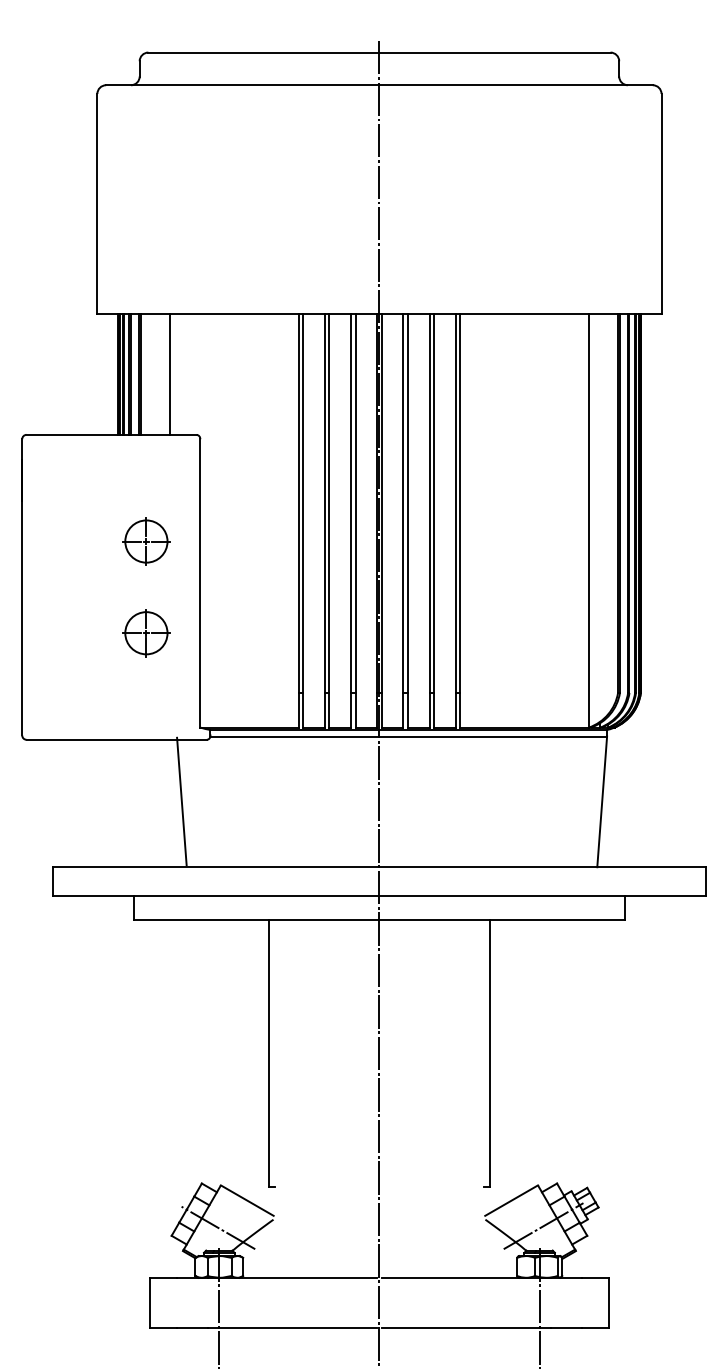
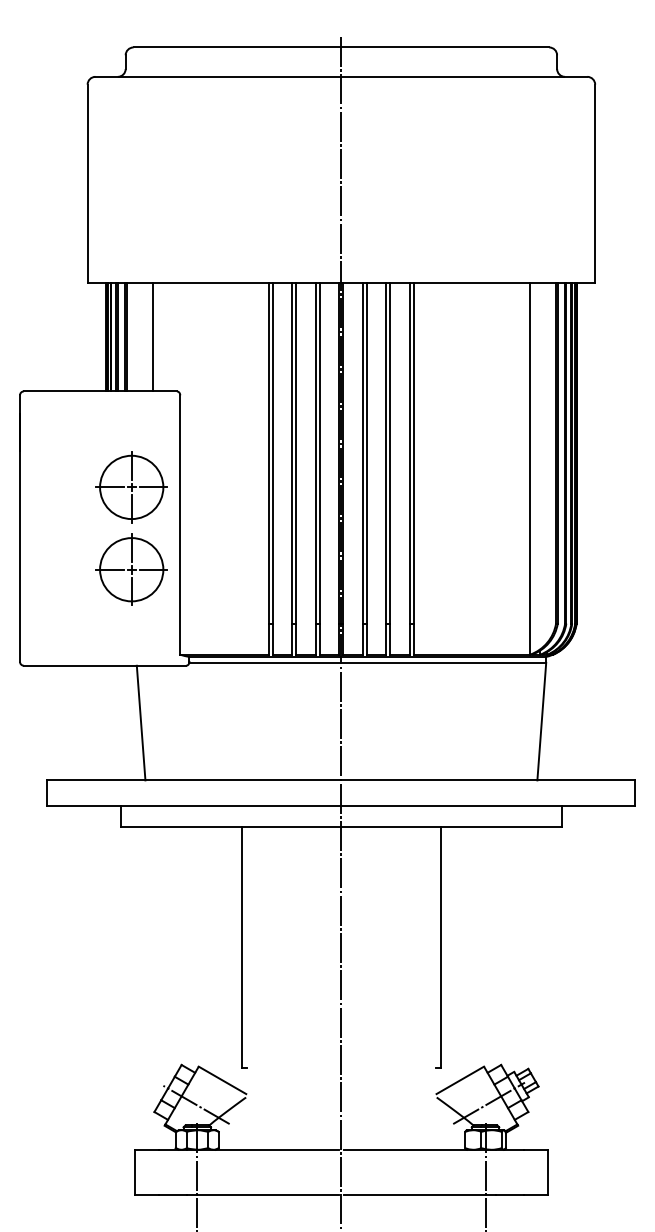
part: (146, 541) -> (131, 487), size x1.67
part: (146, 633) -> (131, 570), size x1.67
line: (181, 801) -> (140, 723), moved

